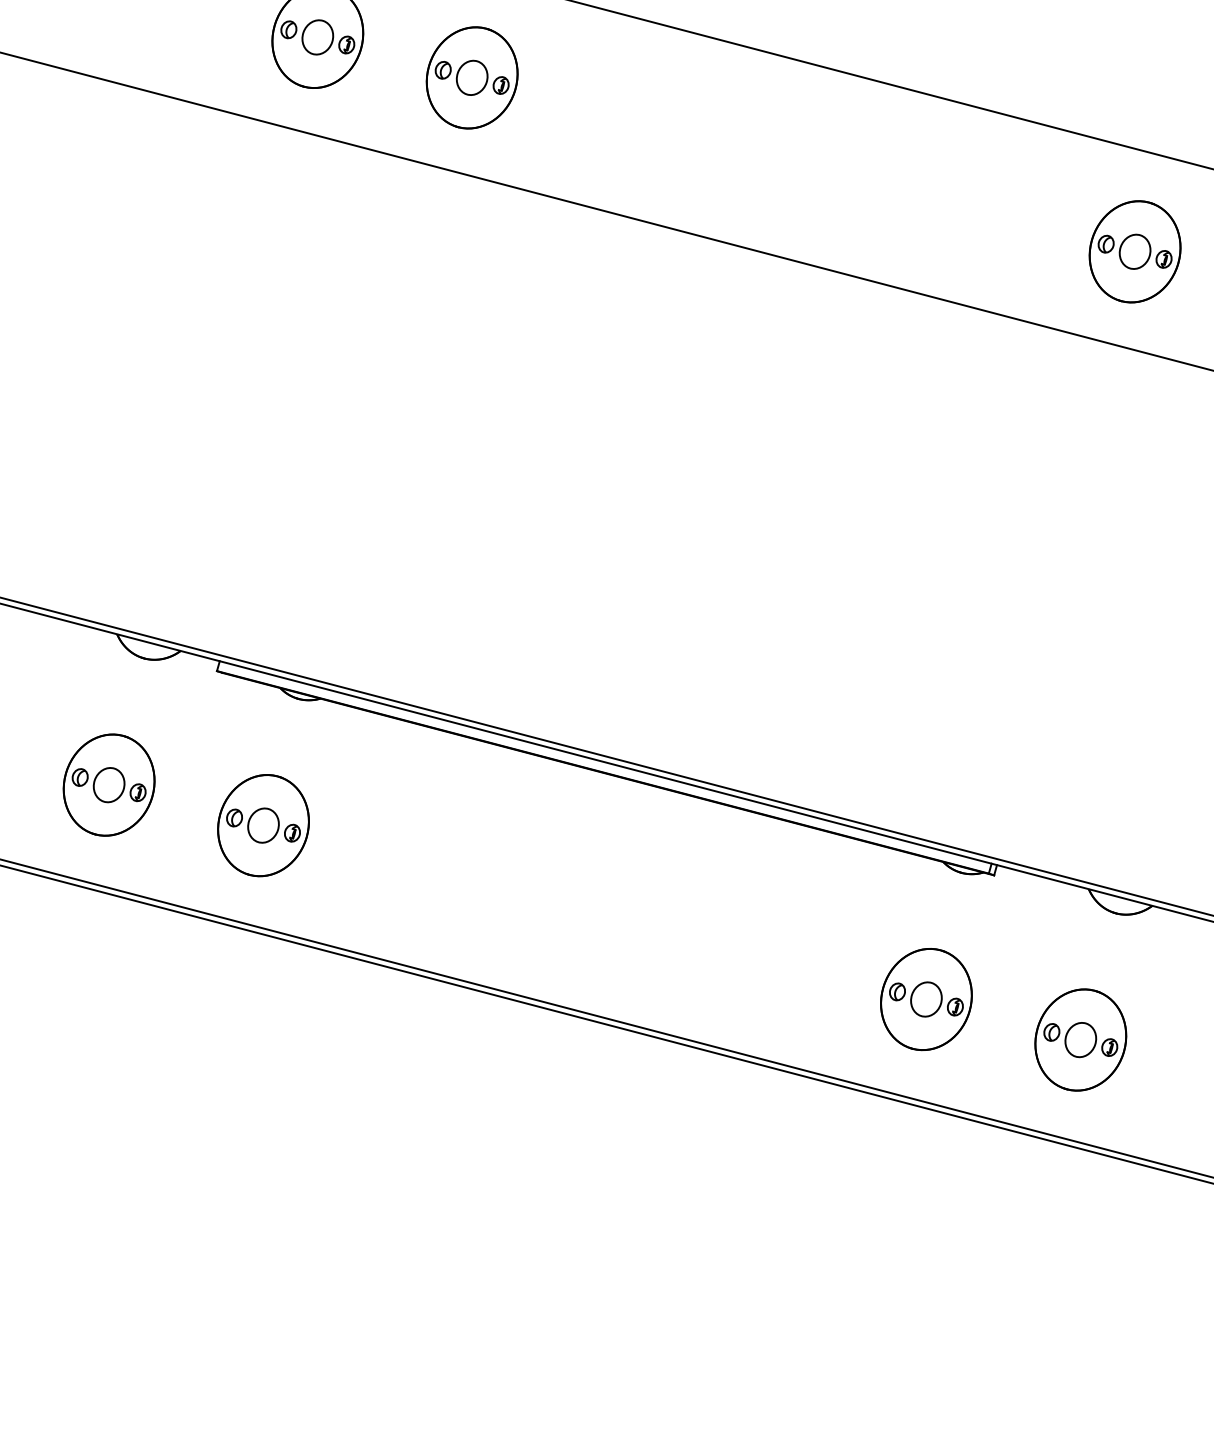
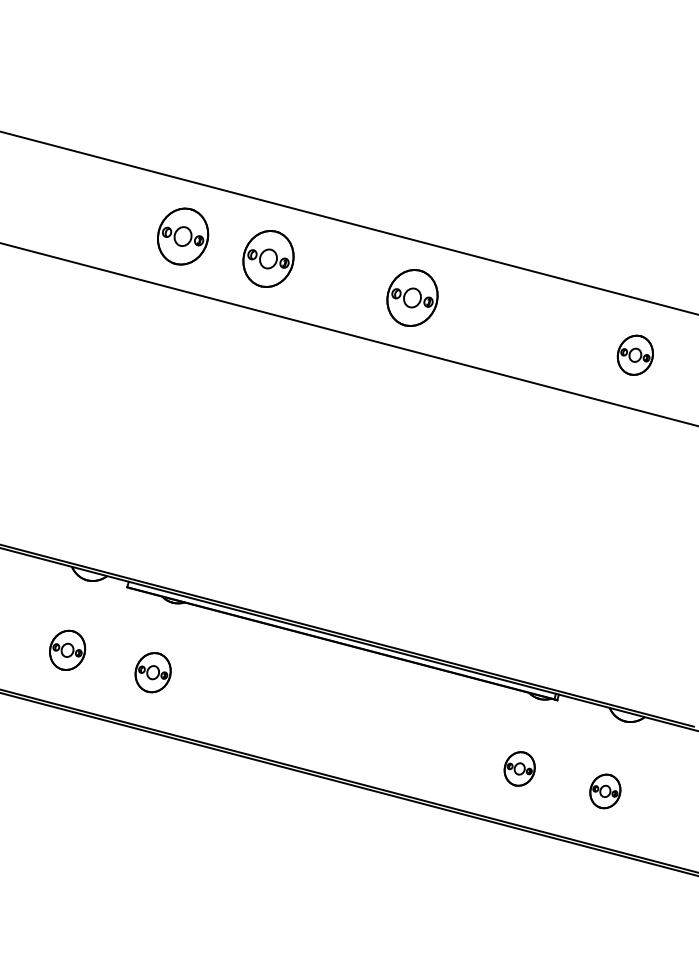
part: (732, 147) -> (412, 297), added
part: (1135, 252) -> (635, 355), size x0.7
part: (108, 785) -> (67, 650), size x0.7
part: (264, 825) -> (153, 672), size x0.7
part: (925, 998) -> (519, 768), size x0.6
part: (1081, 1040) -> (605, 791), size x0.6

